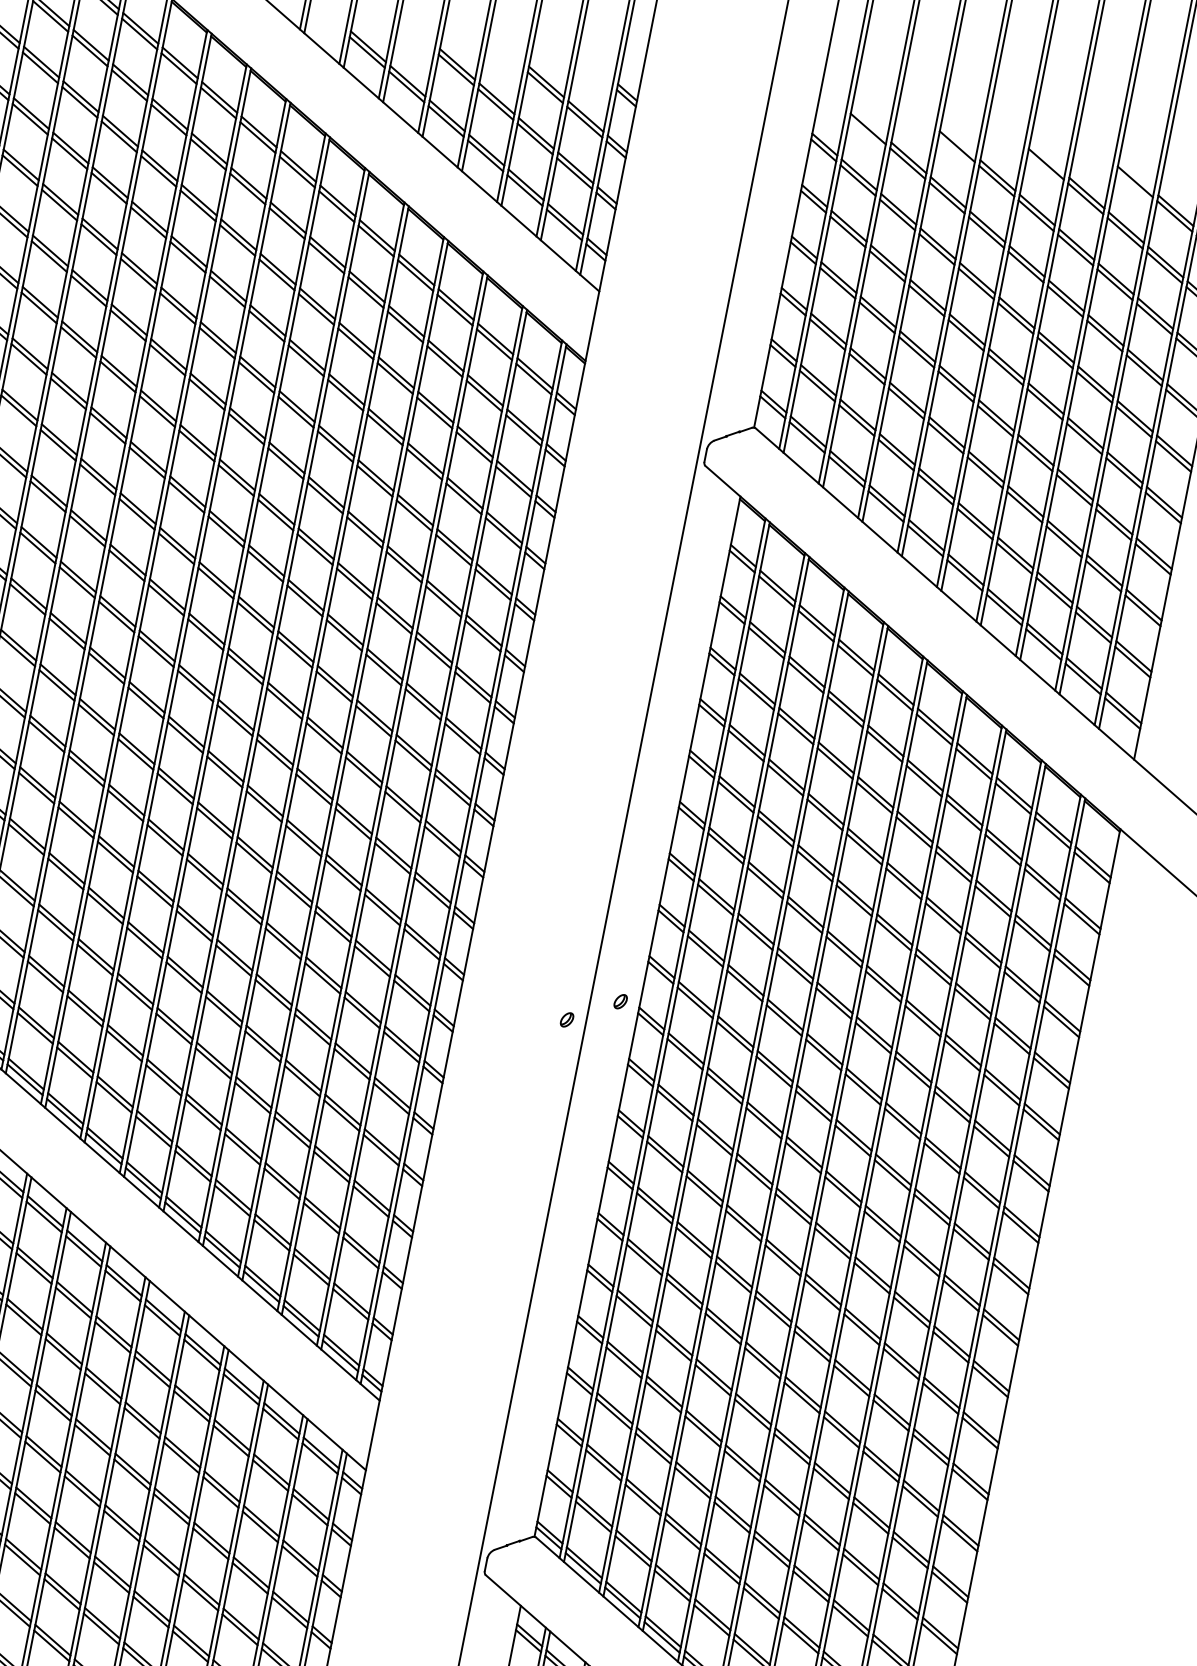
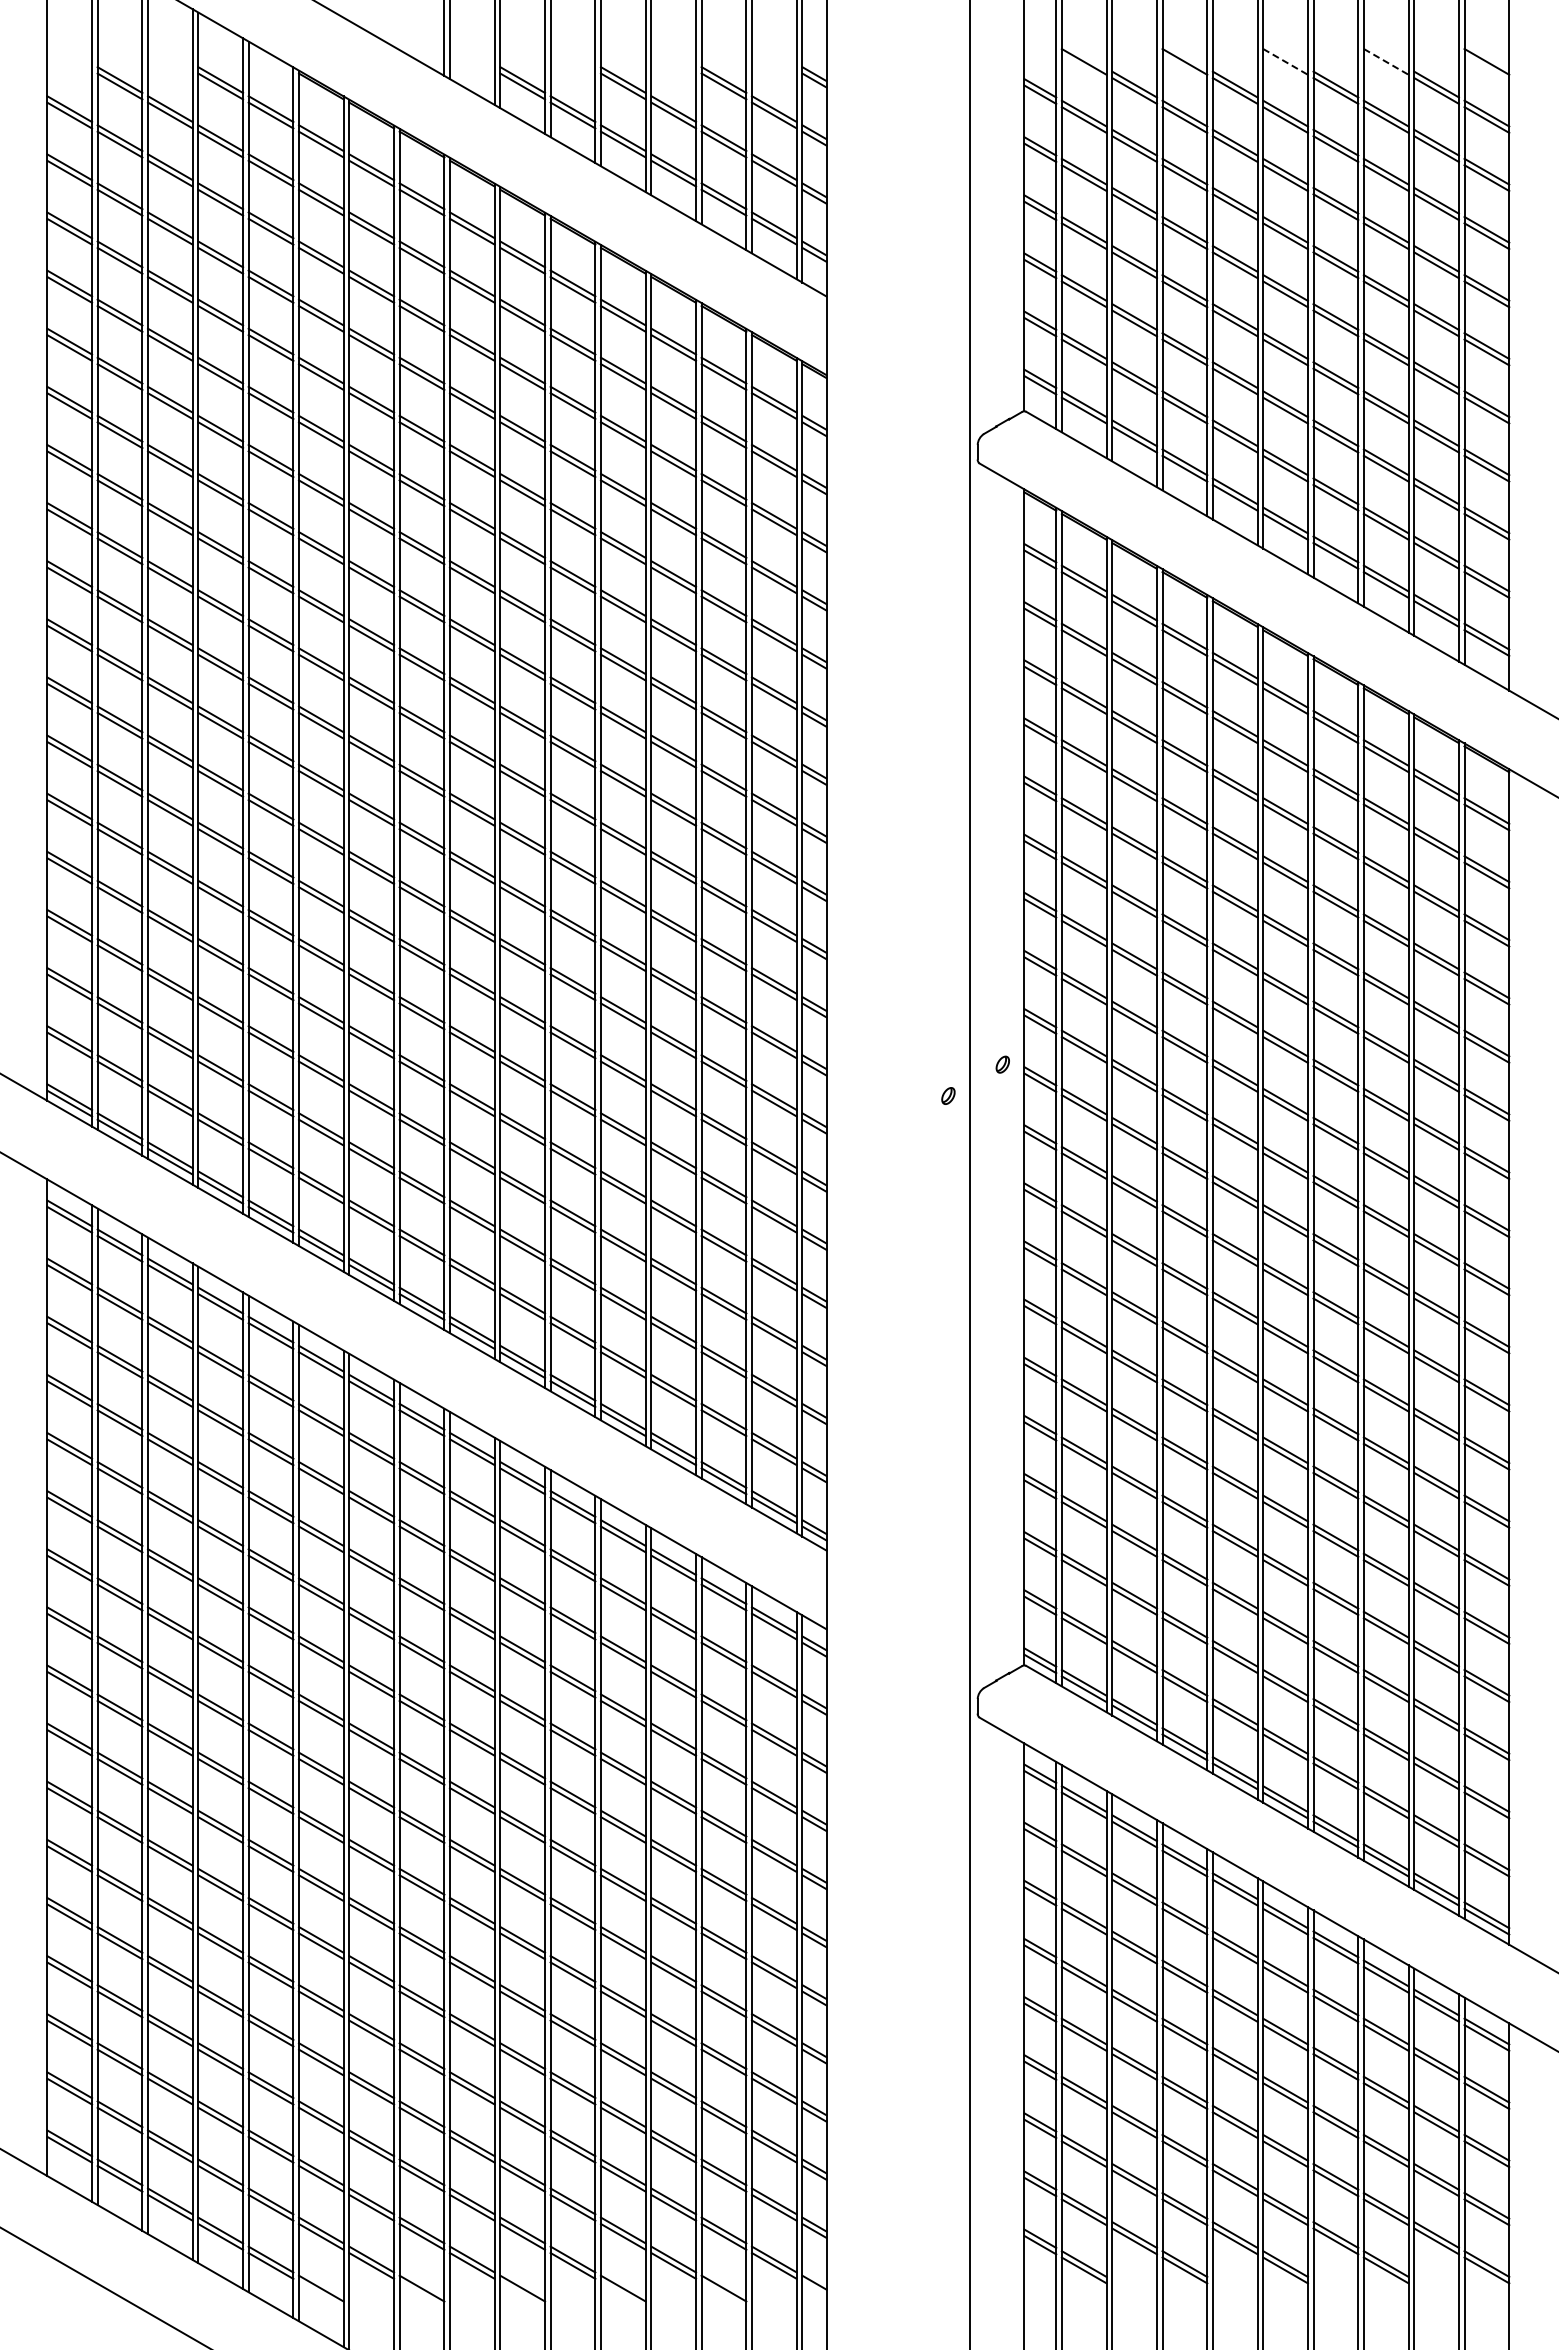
line: (1046, 163) -> (1285, 61), solid -> dashed
line: (1135, 181) -> (1386, 61), solid -> dashed

